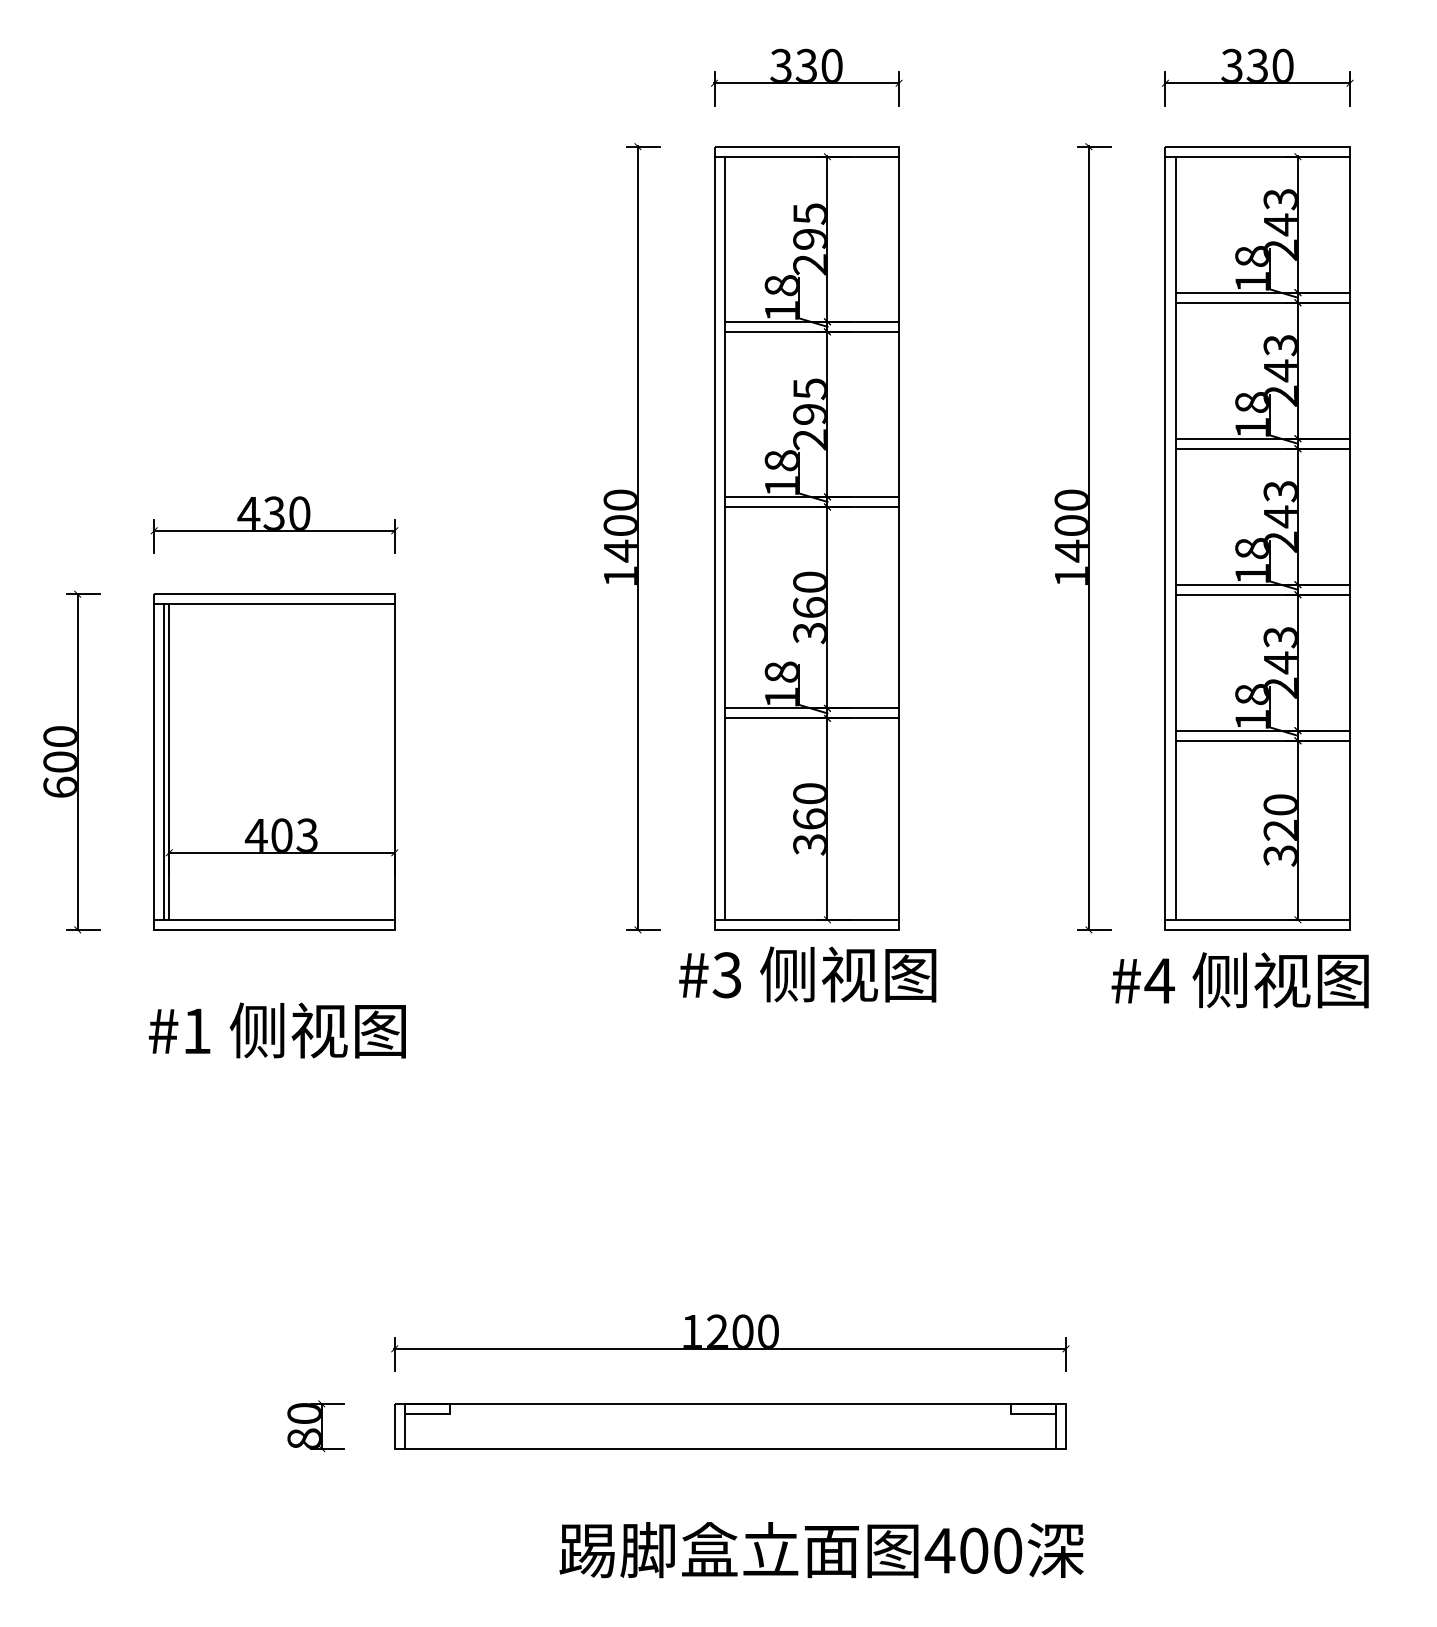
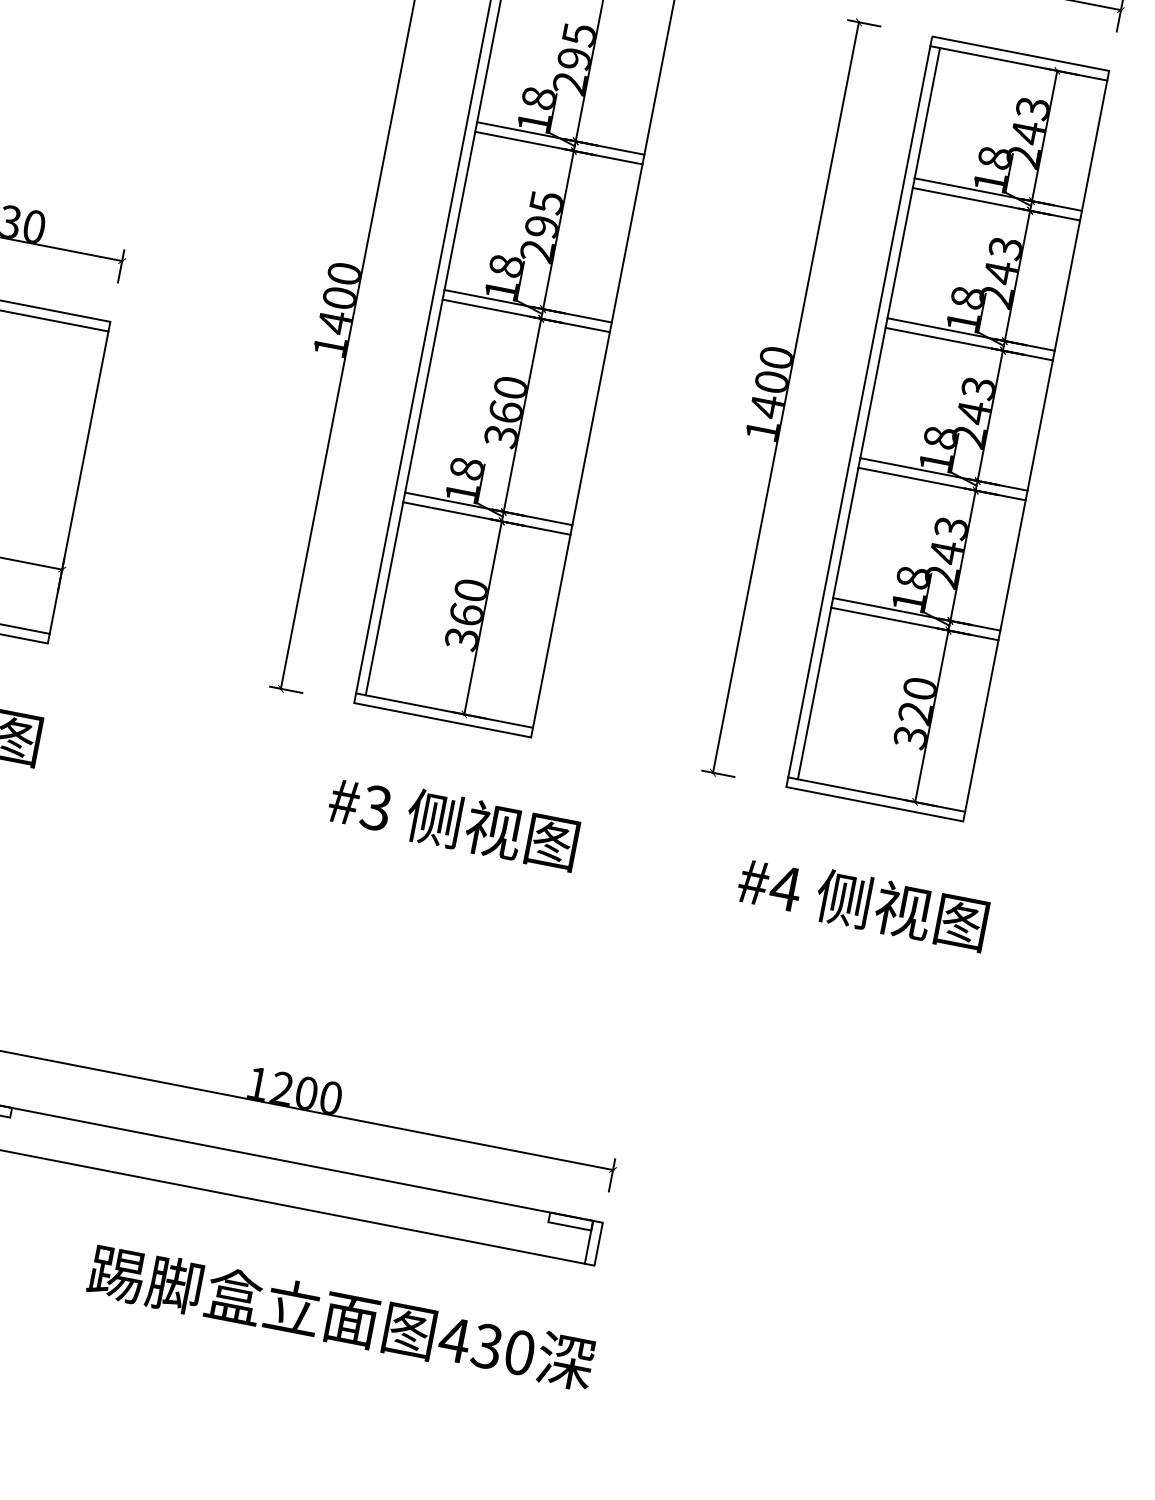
text: (807, 974) -> (453, 822), moved
text: (1239, 980) -> (862, 902), moved
text: (973, 1550) -> (486, 1346), 400 -> 430

